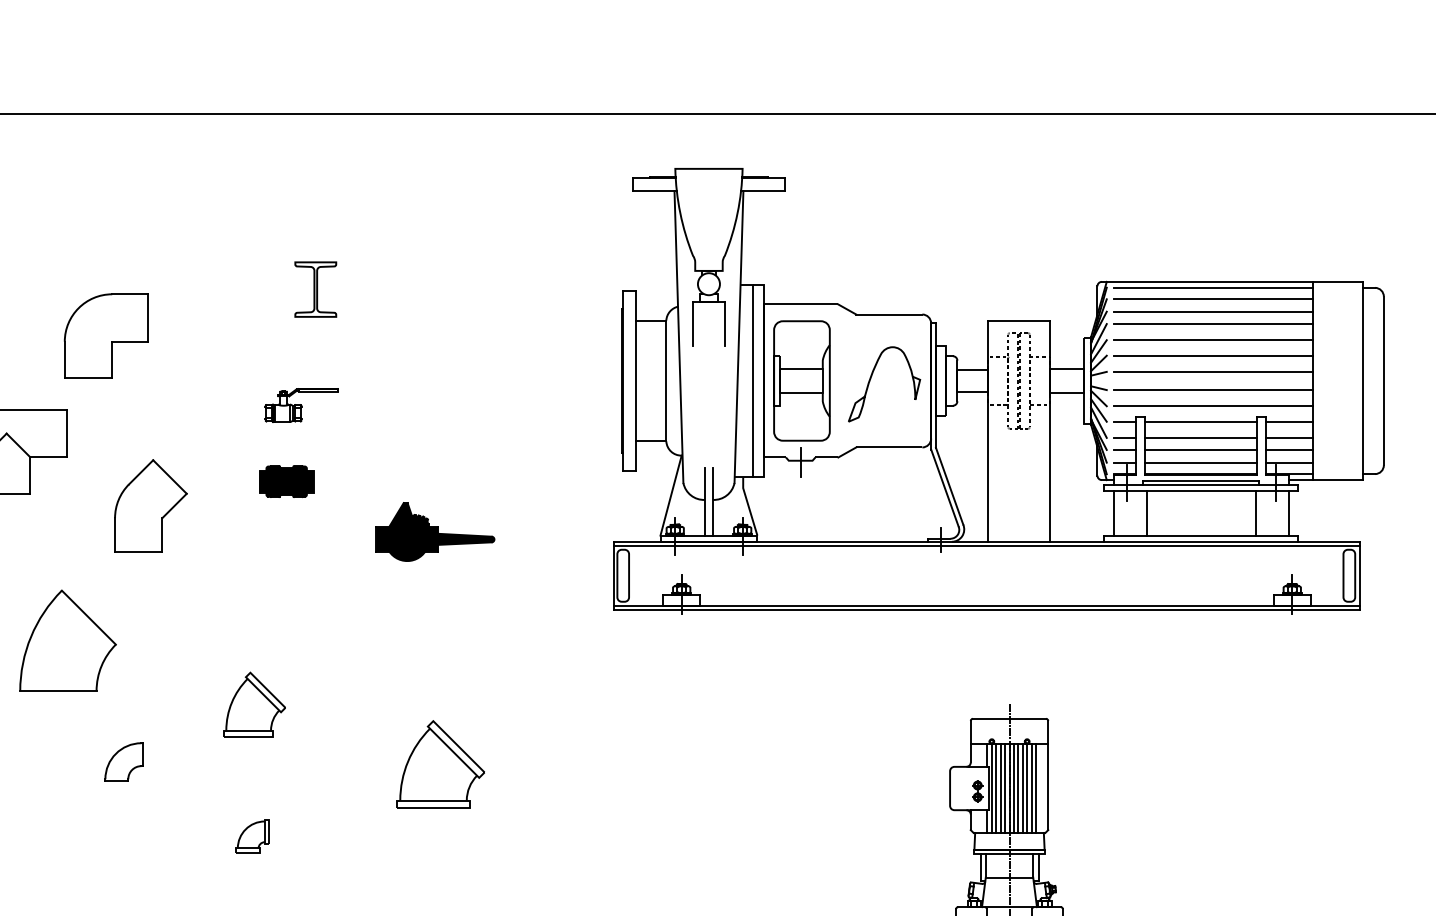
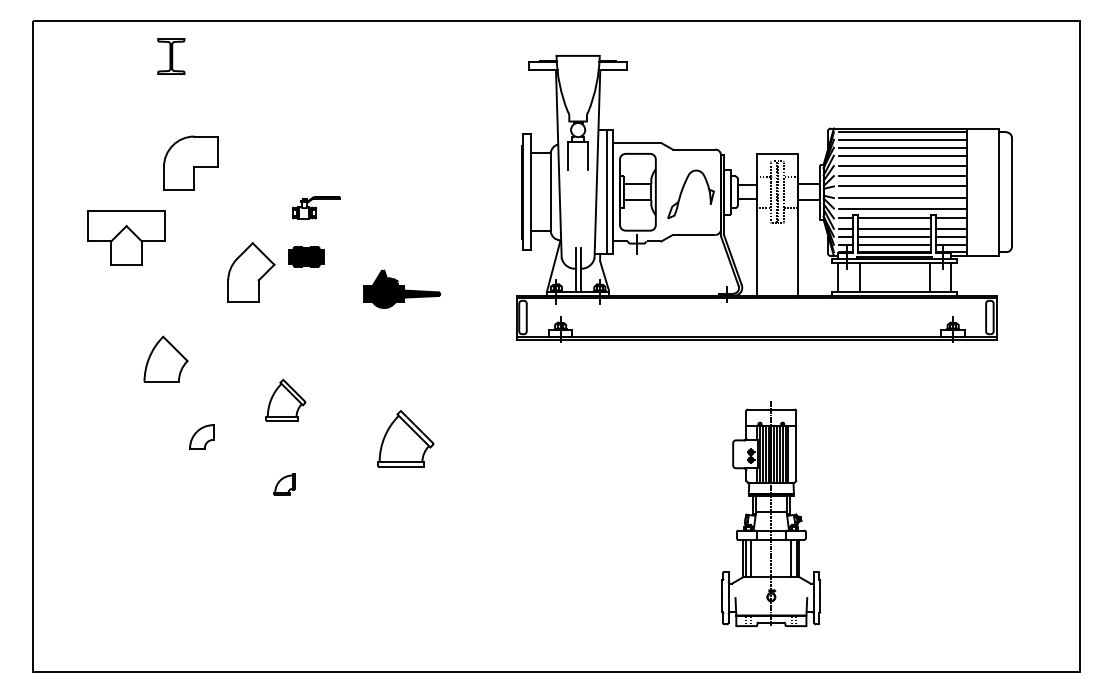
part: (316, 289) -> (171, 56), moved
part: (151, 505) -> (251, 272), moved
part: (67, 641) -> (165, 359), size x0.7

